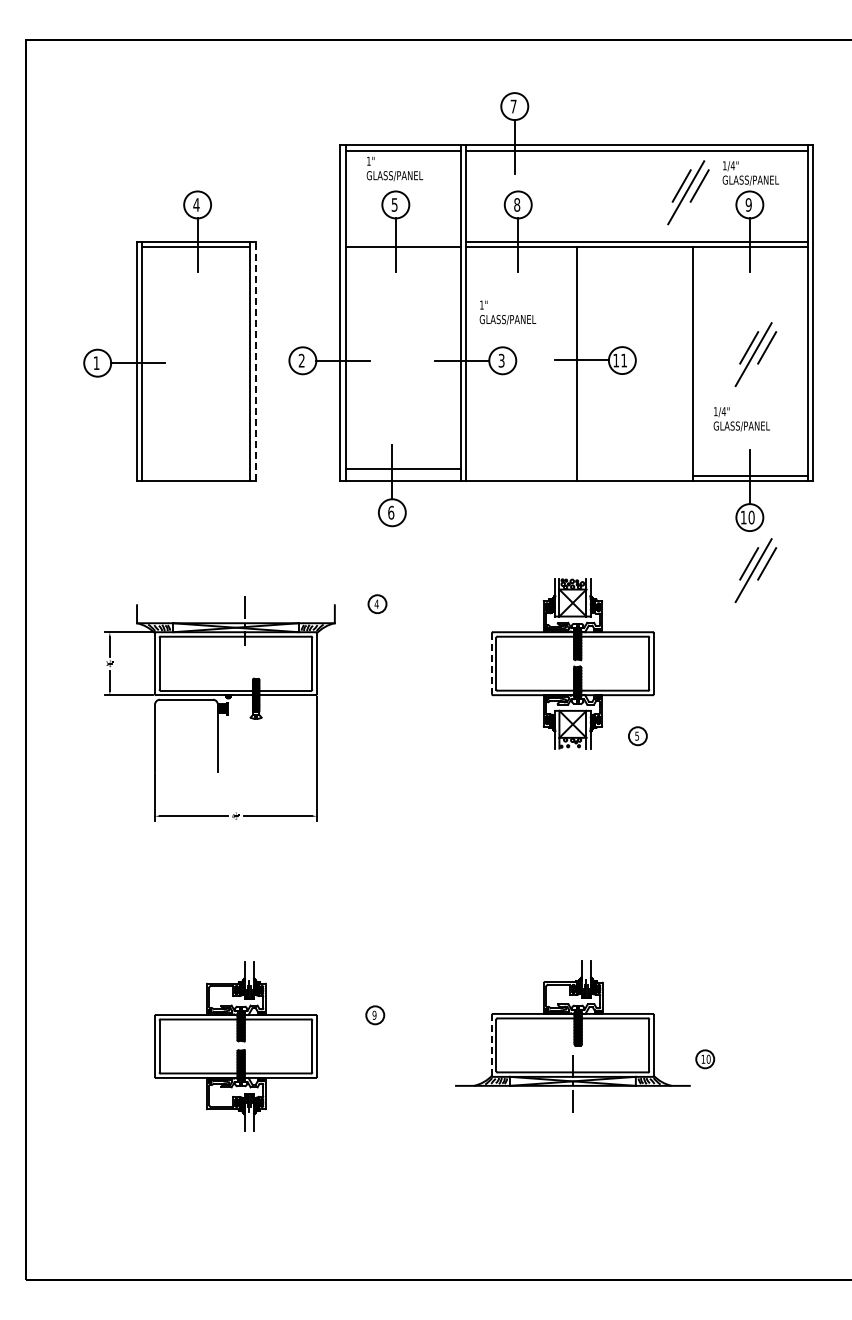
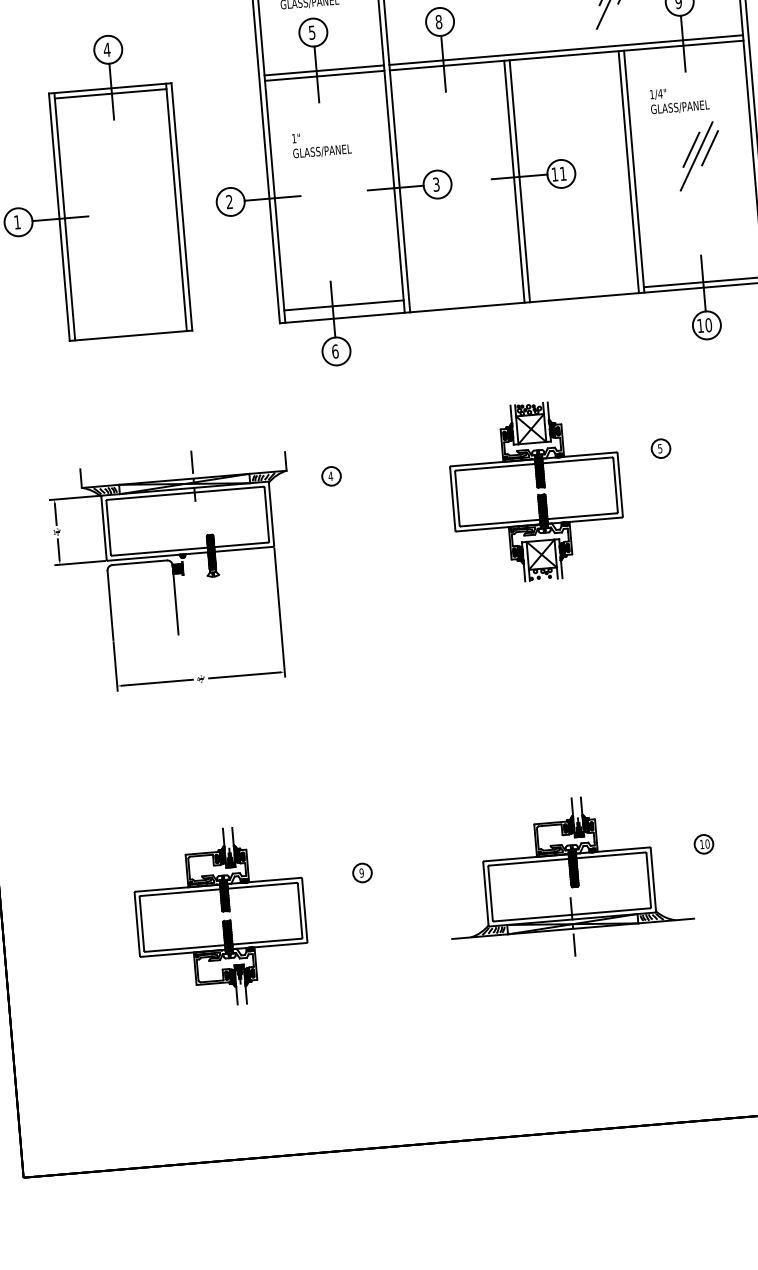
line: (402, 242) -> (323, 70), added
text: (507, 312) -> (321, 144), moved
line: (255, 361) -> (181, 206), dashed -> solid
line: (581, 364) -> (519, 181), added
line: (687, 364) -> (629, 172), added
text: (741, 419) -> (679, 100), moved
part: (755, 570) -> (717, 379), removed
part: (377, 604) -> (331, 476), moved
line: (491, 664) -> (452, 499), dashed -> solid
part: (637, 736) -> (660, 449), moved
line: (491, 1044) -> (485, 893), dashed -> solid
part: (705, 1059) -> (704, 844), moved

